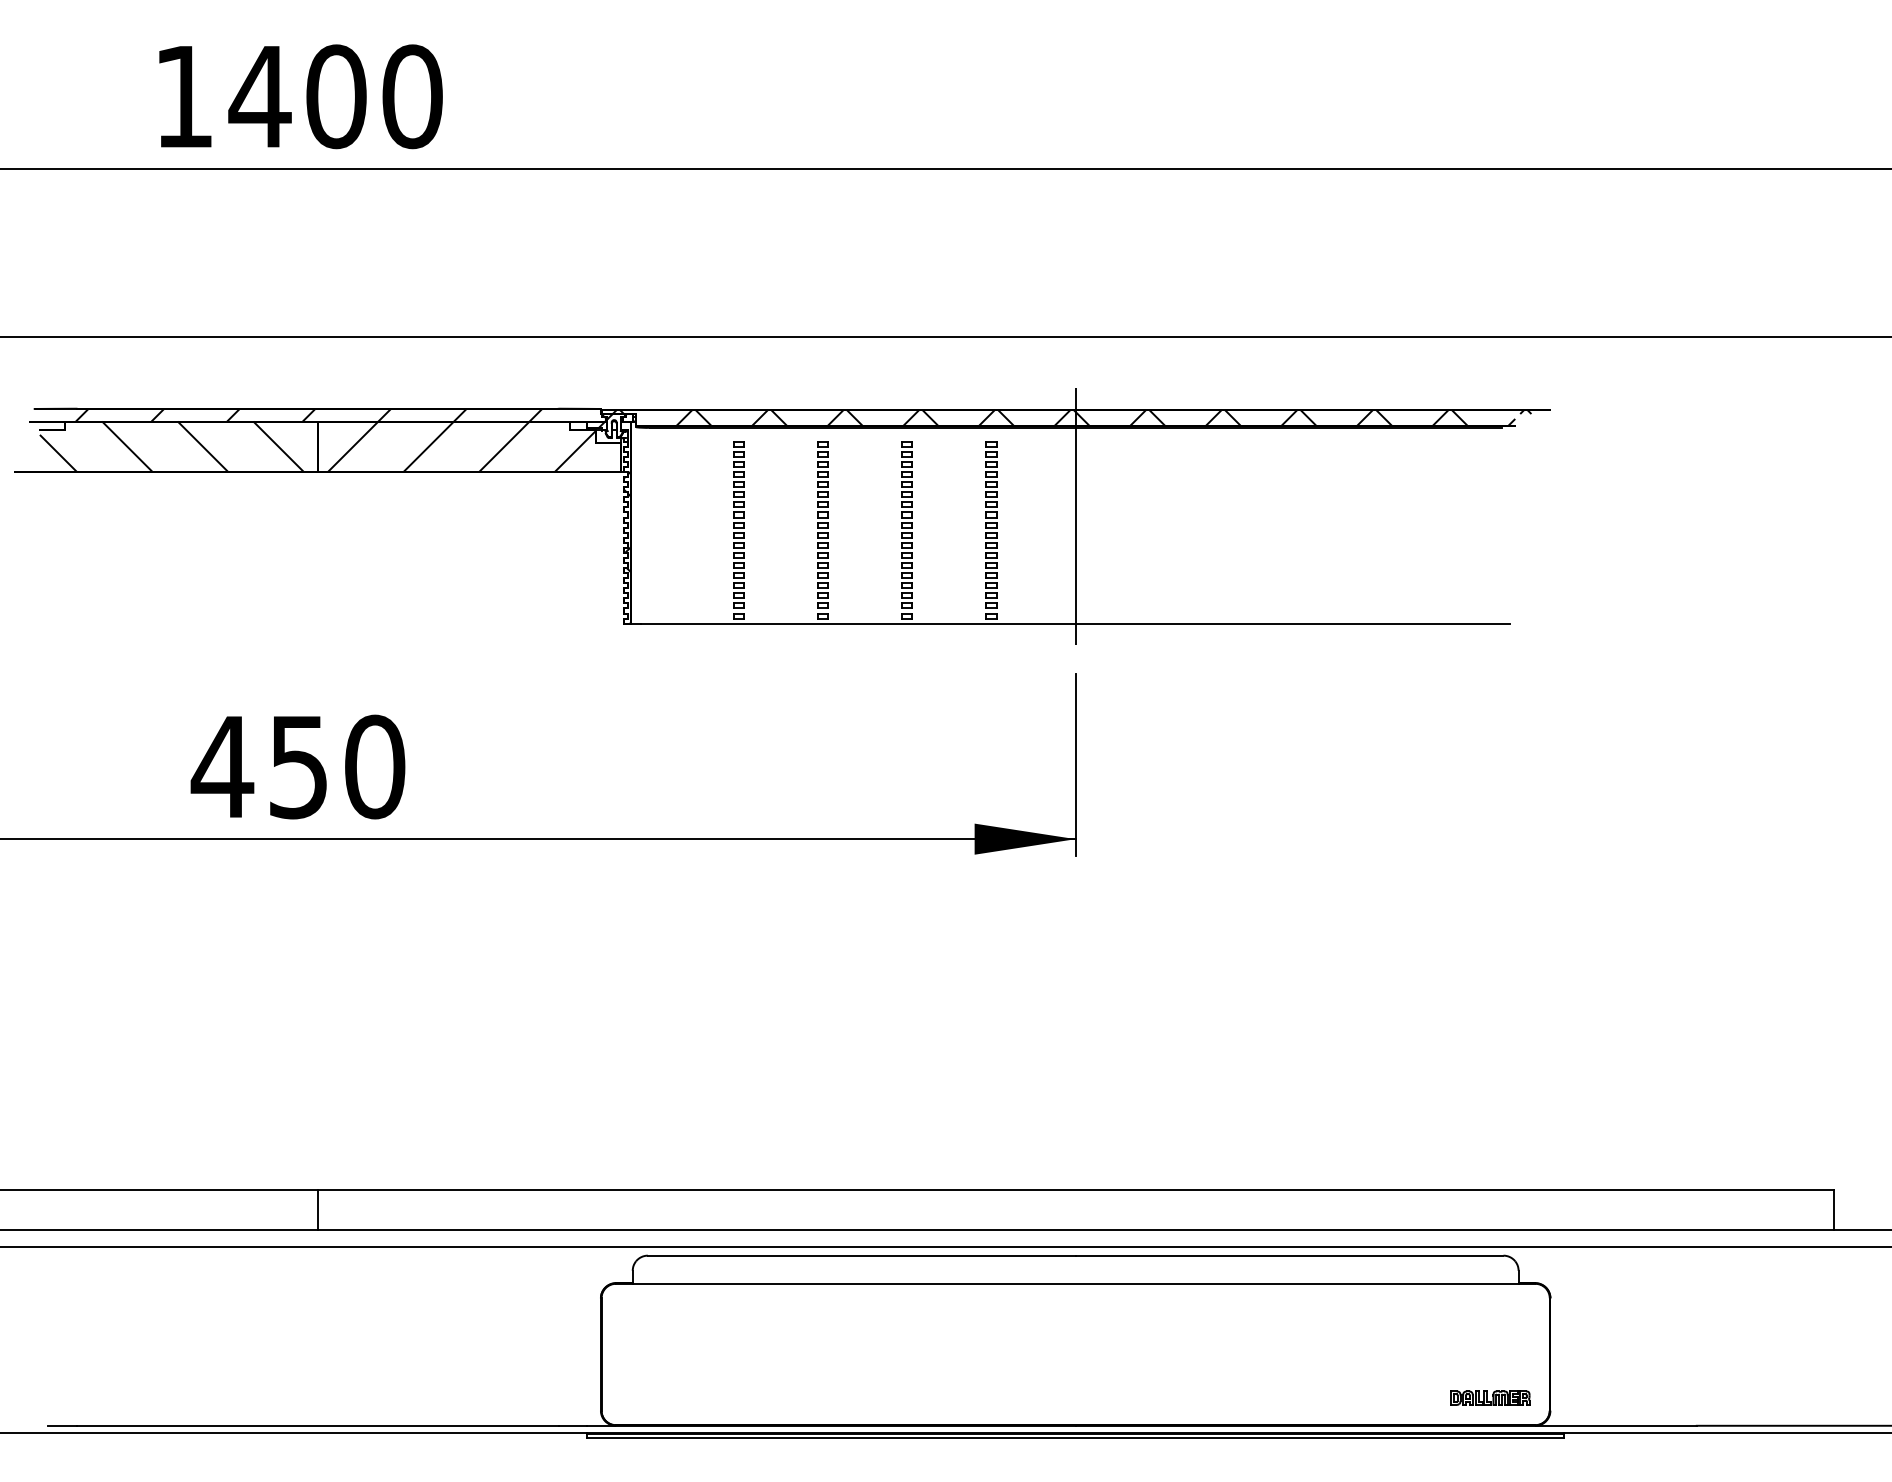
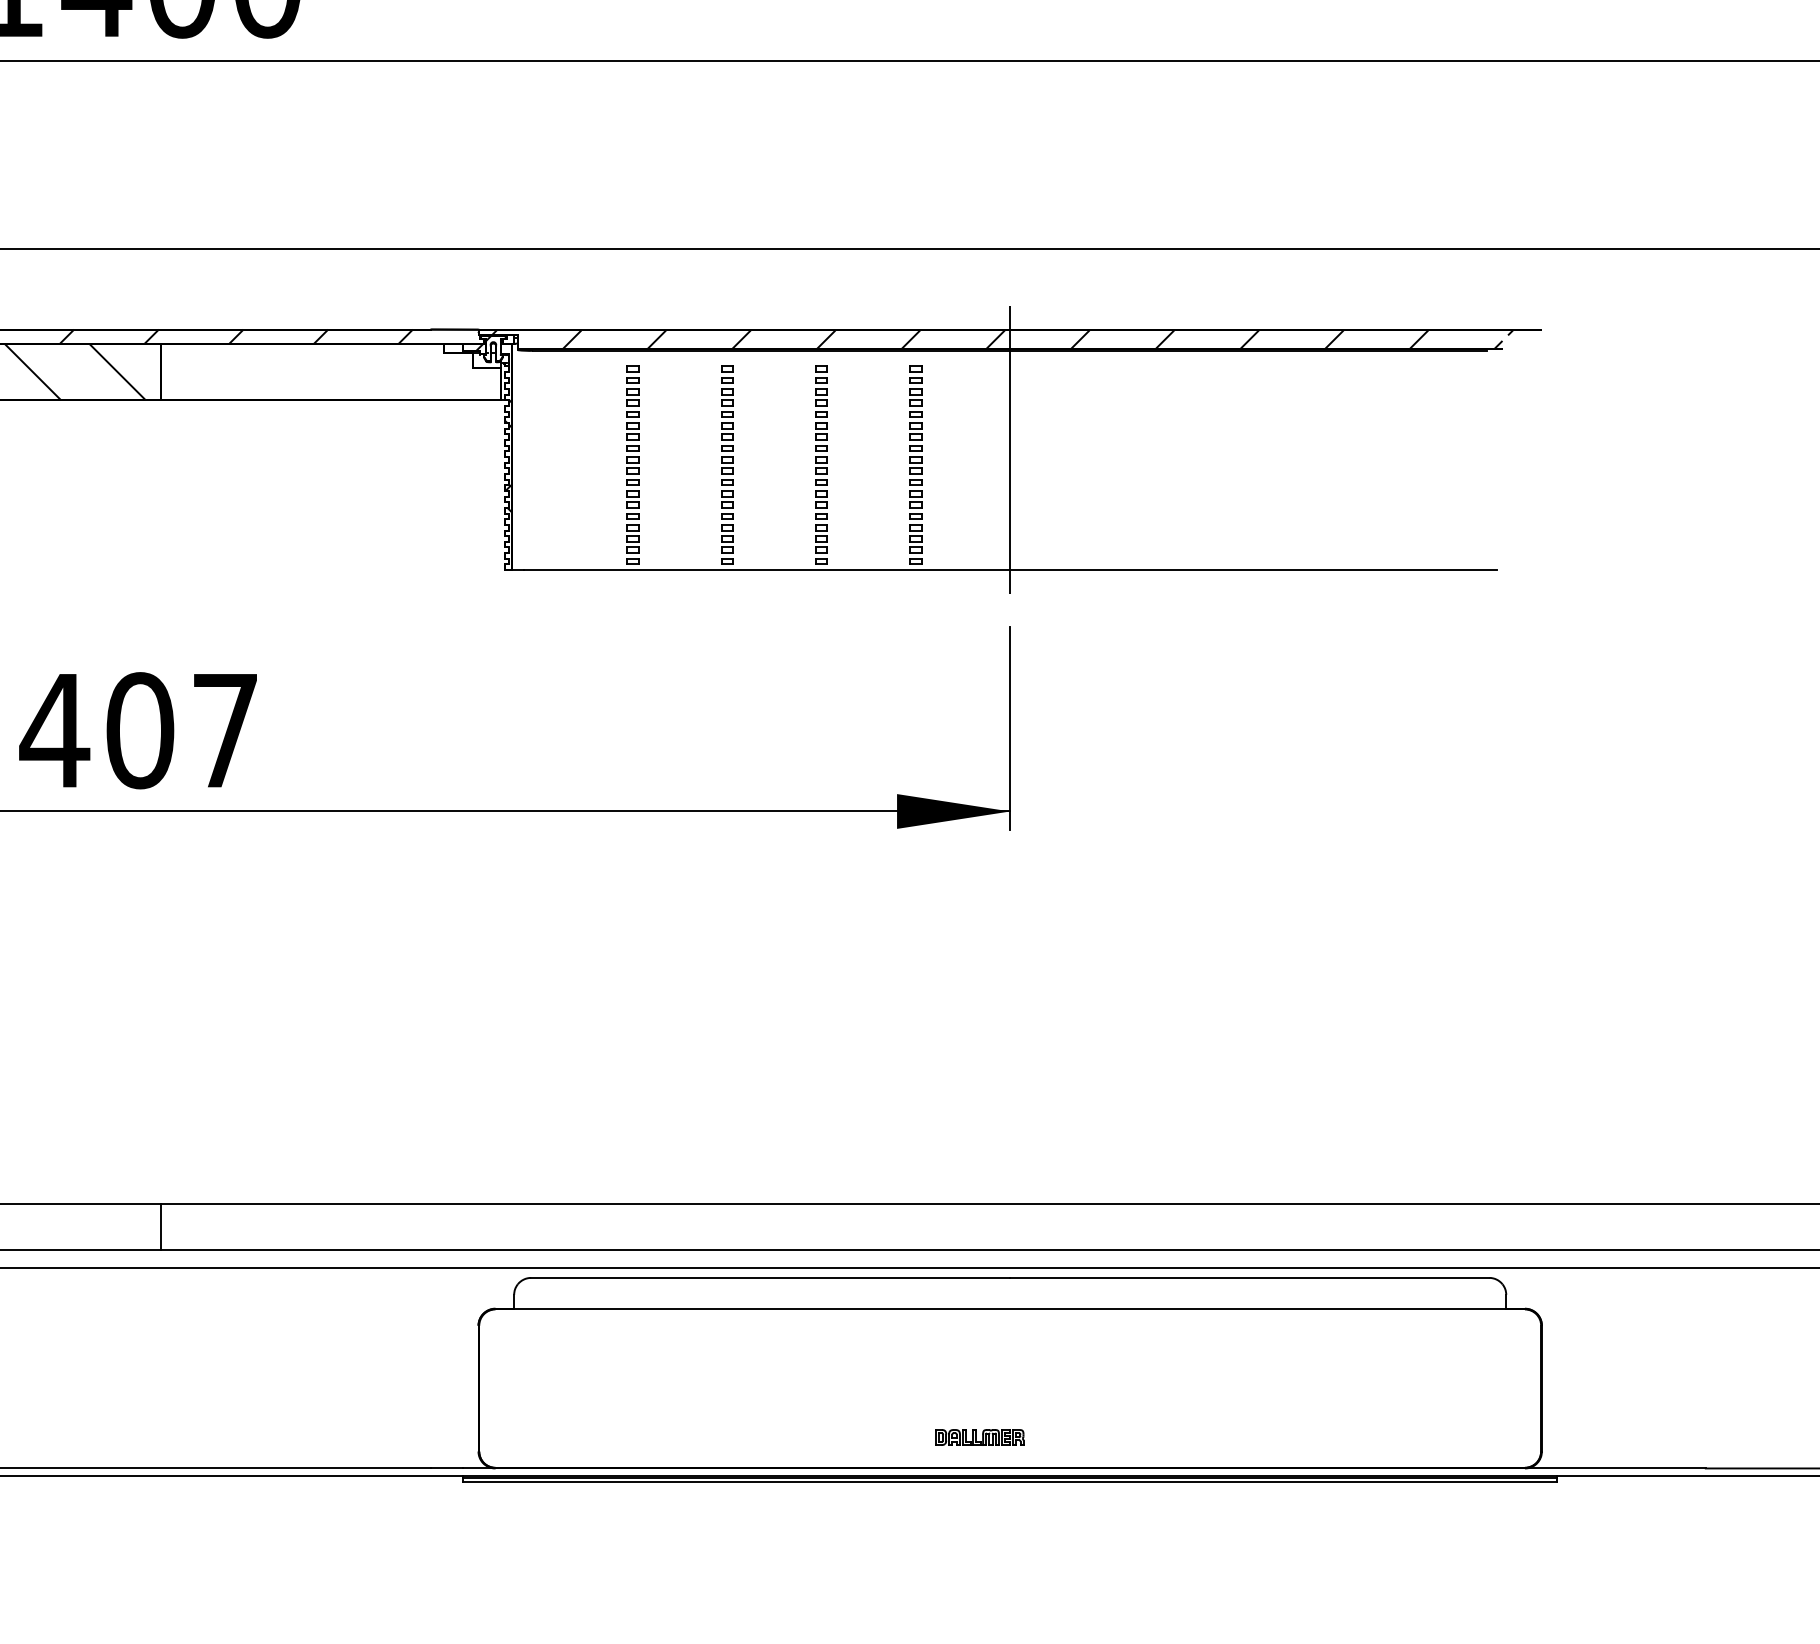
hatch: (1075, 417) -> (1010, 339), removed
hatch: (461, 446) -> (322, 371), removed
text: (337, 766) -> (183, 730), 450 -> 407
part: (1490, 1397) -> (979, 1436), moved

